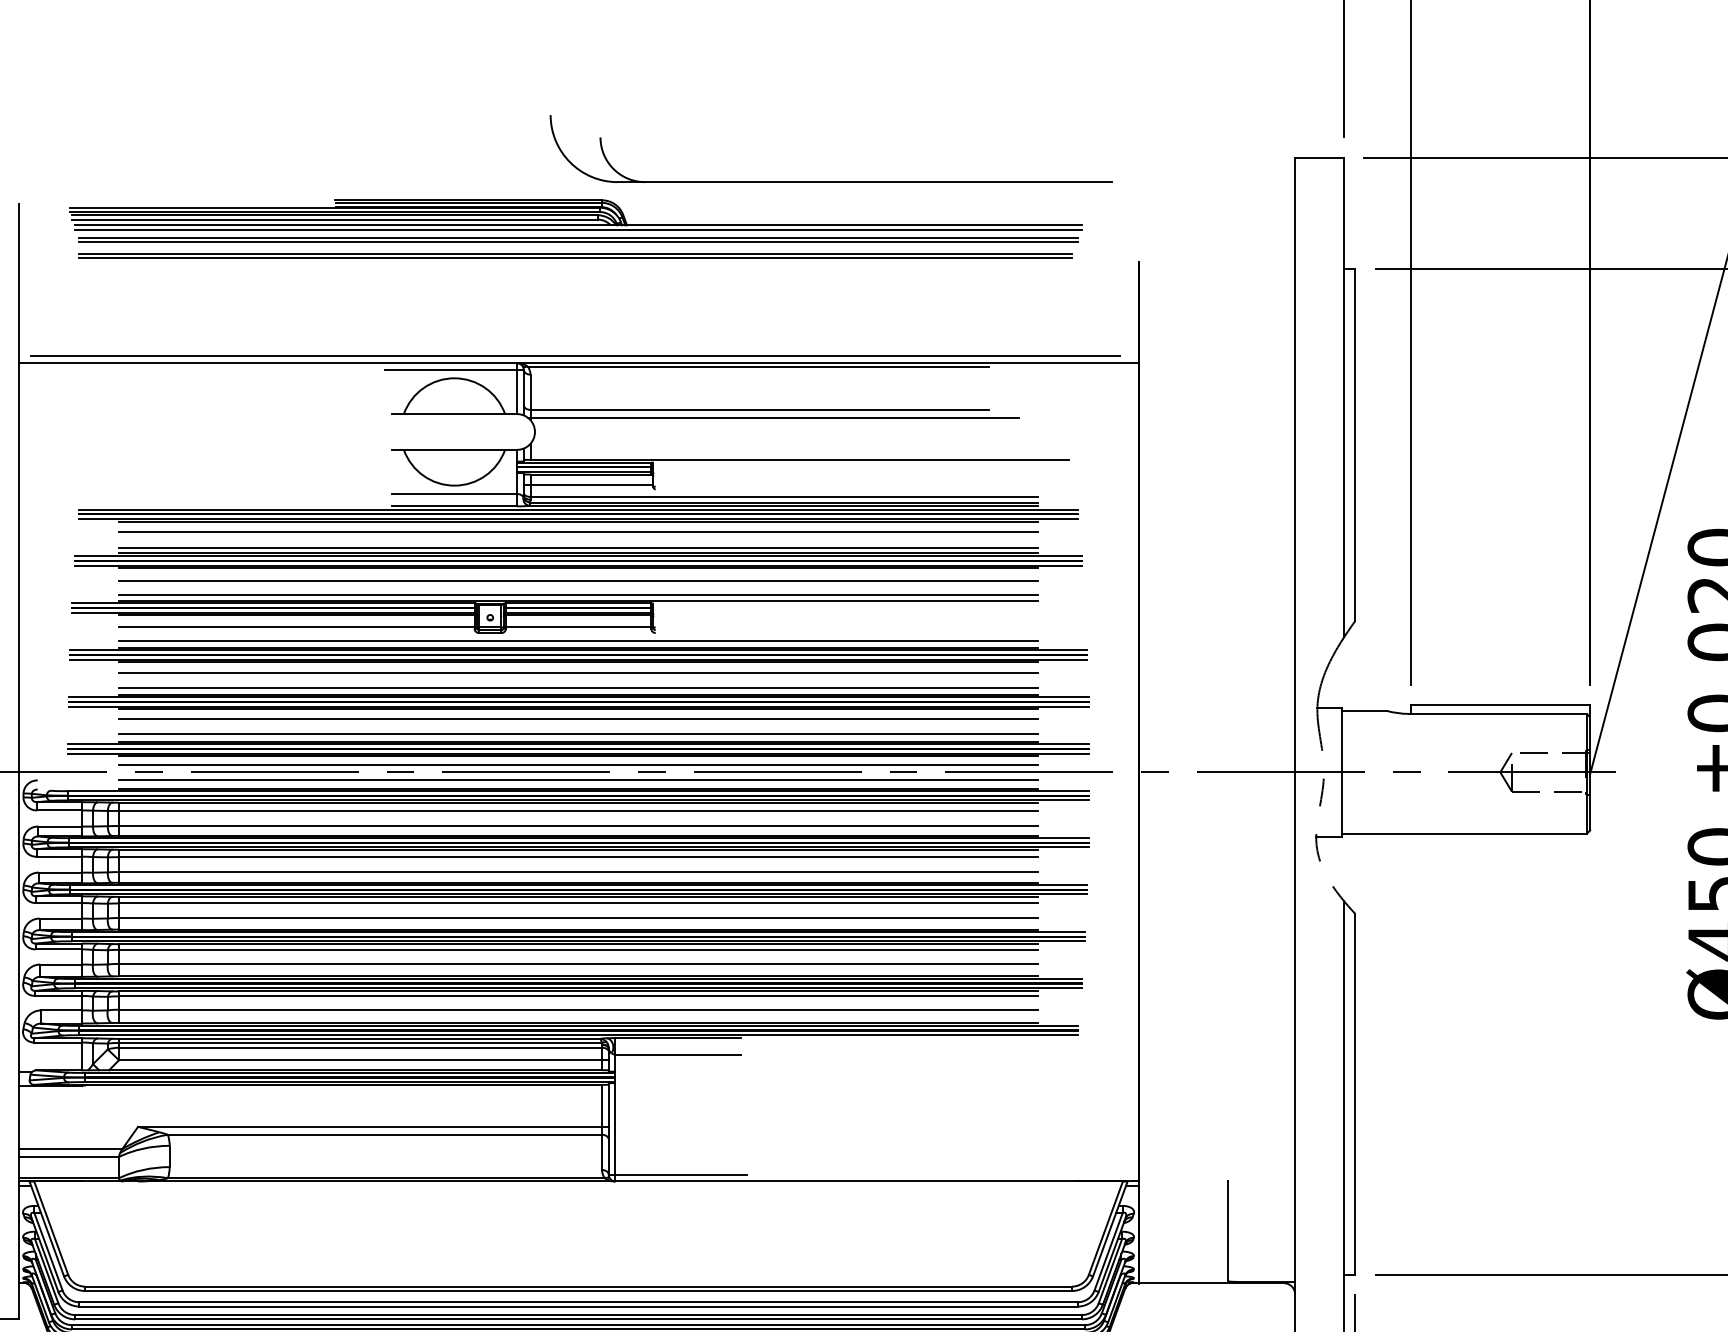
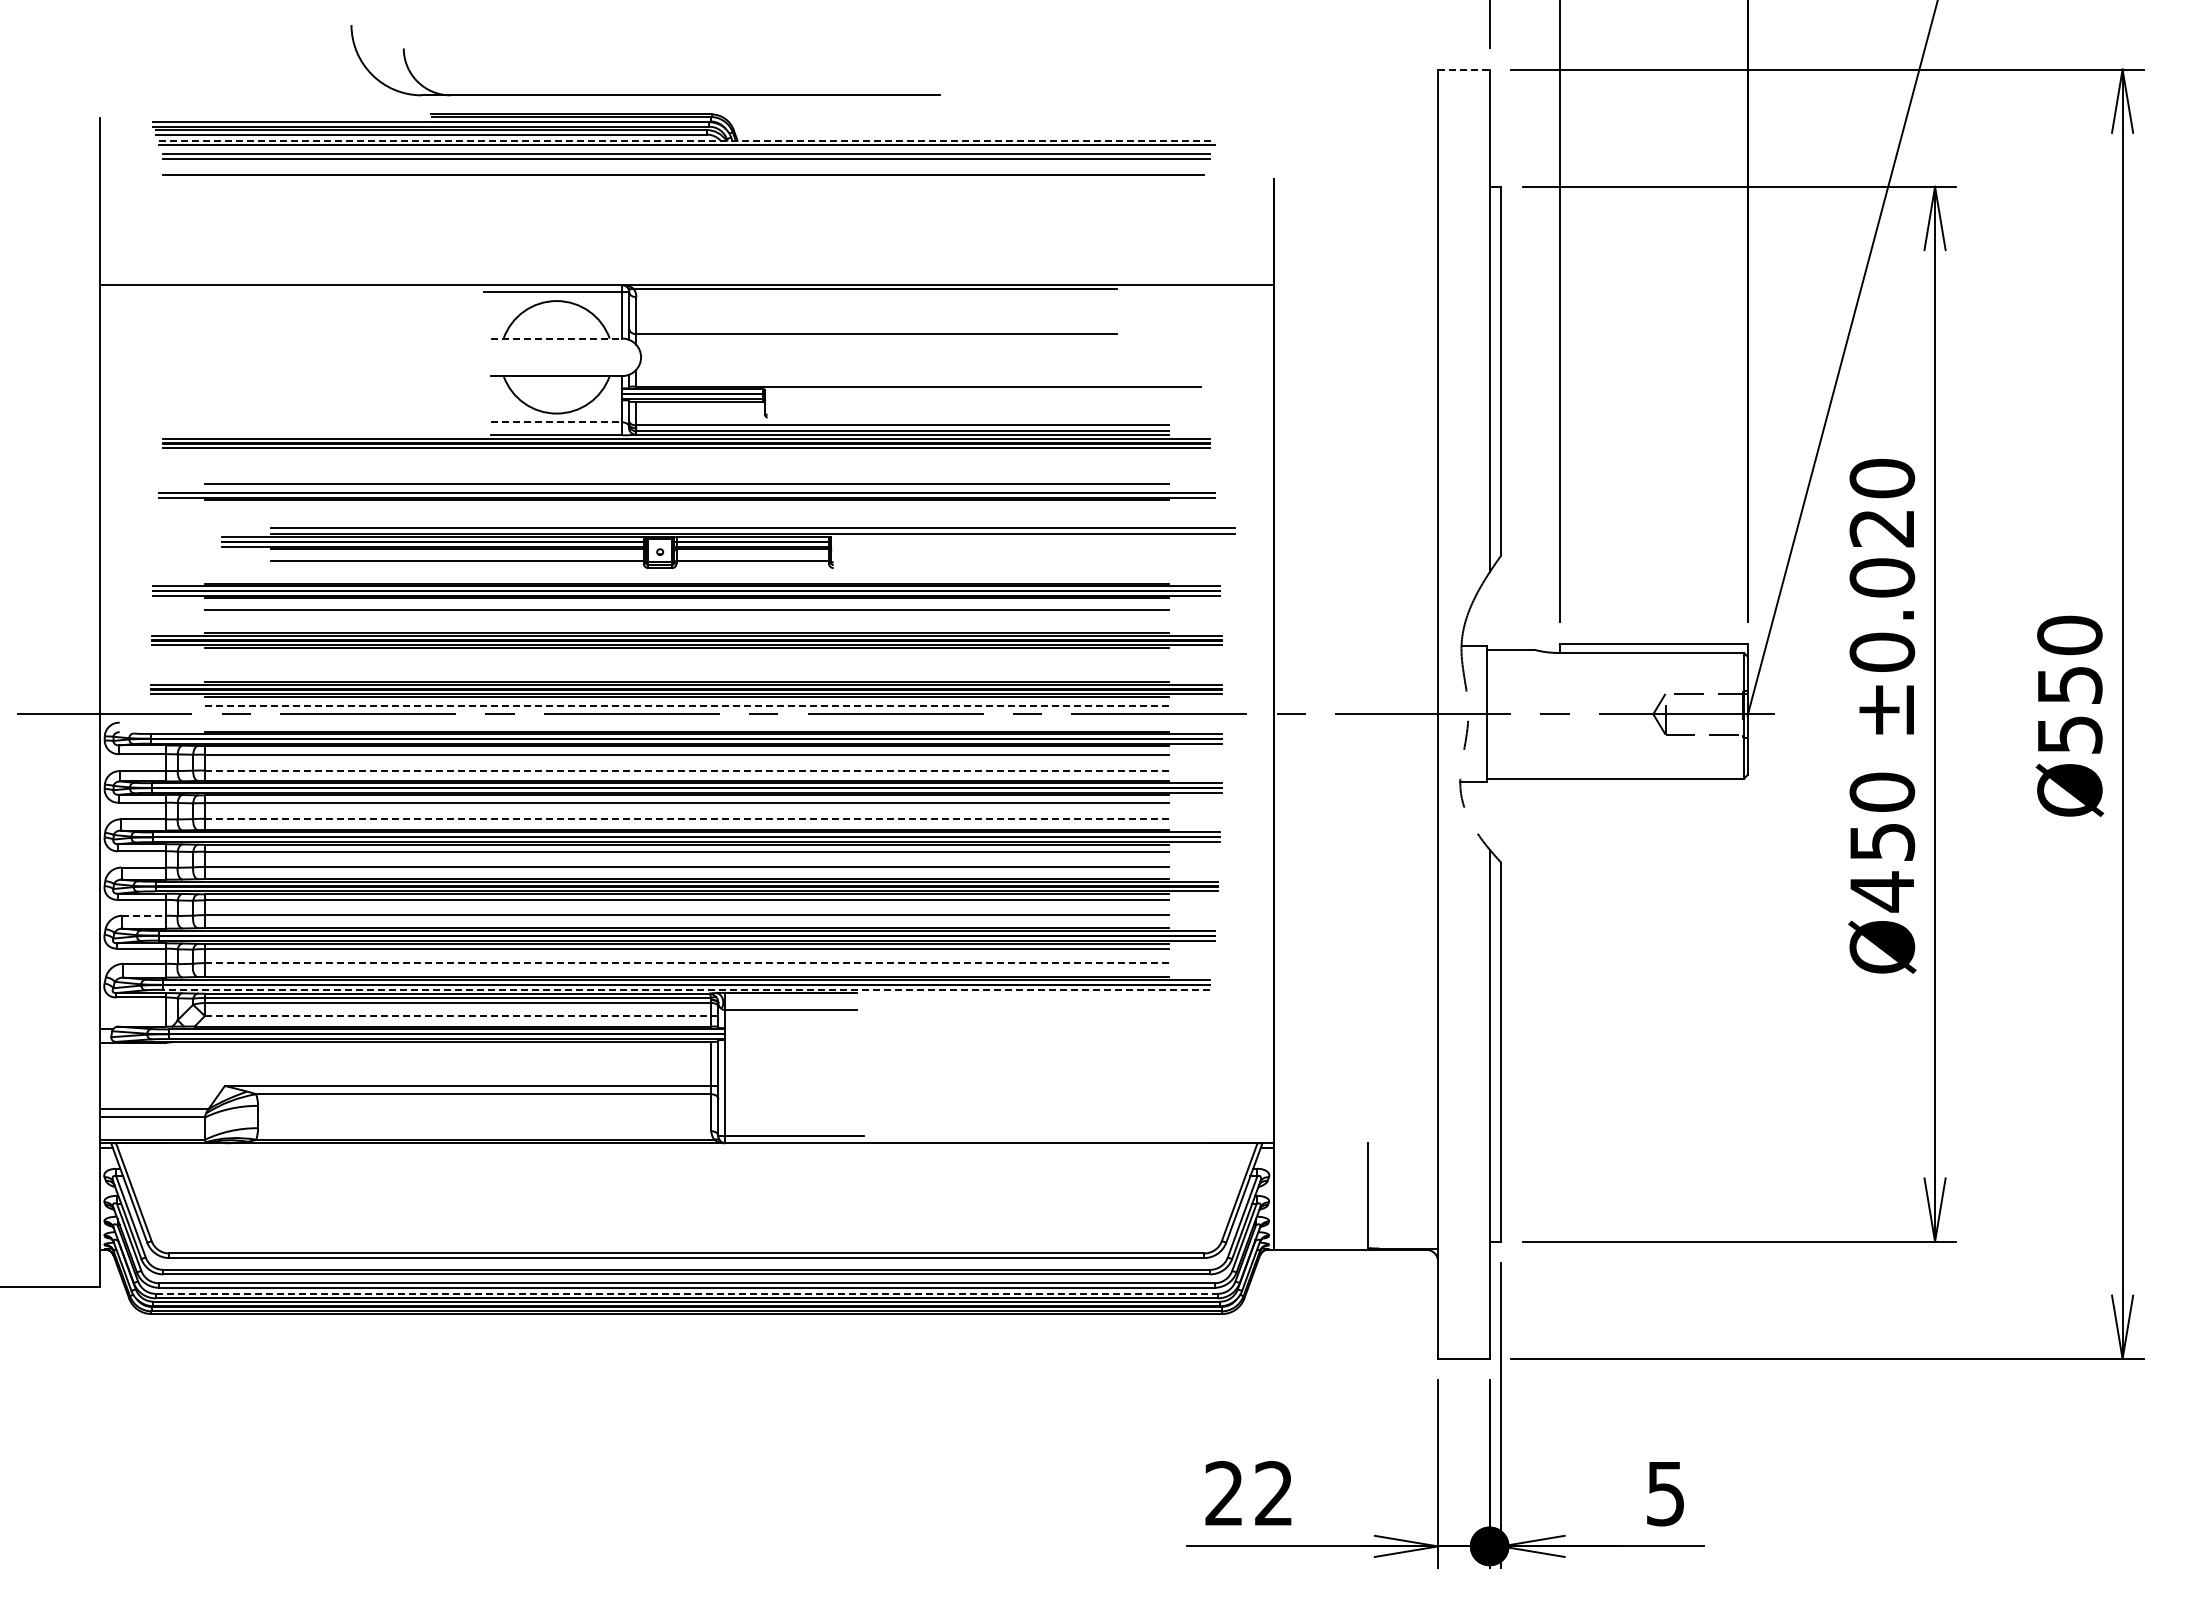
line: (1319, 157) -> (1463, 69), solid -> dashed
part: (831, 181) -> (645, 94), moved
line: (578, 225) -> (686, 140), solid -> dashed
line: (575, 253) -> (683, 170), removed
line: (575, 355) -> (683, 277), removed
line: (454, 414) -> (556, 338), solid -> dashed
line: (772, 417) -> (890, 342), removed
line: (588, 484) -> (697, 412), removed
line: (454, 494) -> (556, 422), solid -> dashed
line: (578, 521) -> (686, 451), removed
line: (578, 531) -> (686, 461), removed
line: (578, 548) -> (686, 479), removed
line: (578, 556) -> (686, 487), removed
line: (578, 580) -> (686, 513), removed
part: (555, 613) -> (728, 547), moved
line: (578, 641) -> (686, 576), removed
line: (578, 687) -> (686, 625), removed
line: (578, 718) -> (686, 657), removed
line: (578, 733) -> (686, 673), removed
line: (578, 764) -> (686, 706), solid -> dashed
line: (578, 780) -> (686, 722), removed
line: (578, 826) -> (686, 770), solid -> dashed
line: (578, 871) -> (686, 818), solid -> dashed
line: (61, 964) -> (144, 915), solid -> dashed
line: (578, 1010) -> (686, 963), solid -> dashed
line: (578, 1034) -> (686, 989), solid -> dashed
line: (363, 1060) -> (461, 1016), solid -> dashed
line: (579, 1324) -> (687, 1293), solid -> dashed

